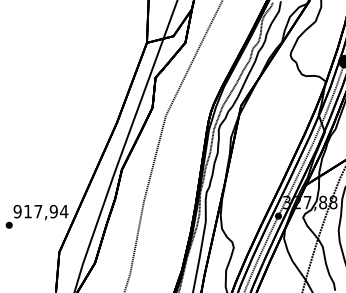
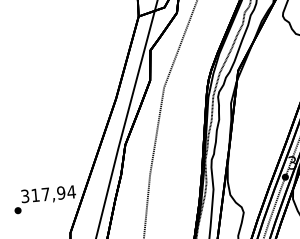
text: (17, 211) -> (25, 196), 917,94 -> 317,94

